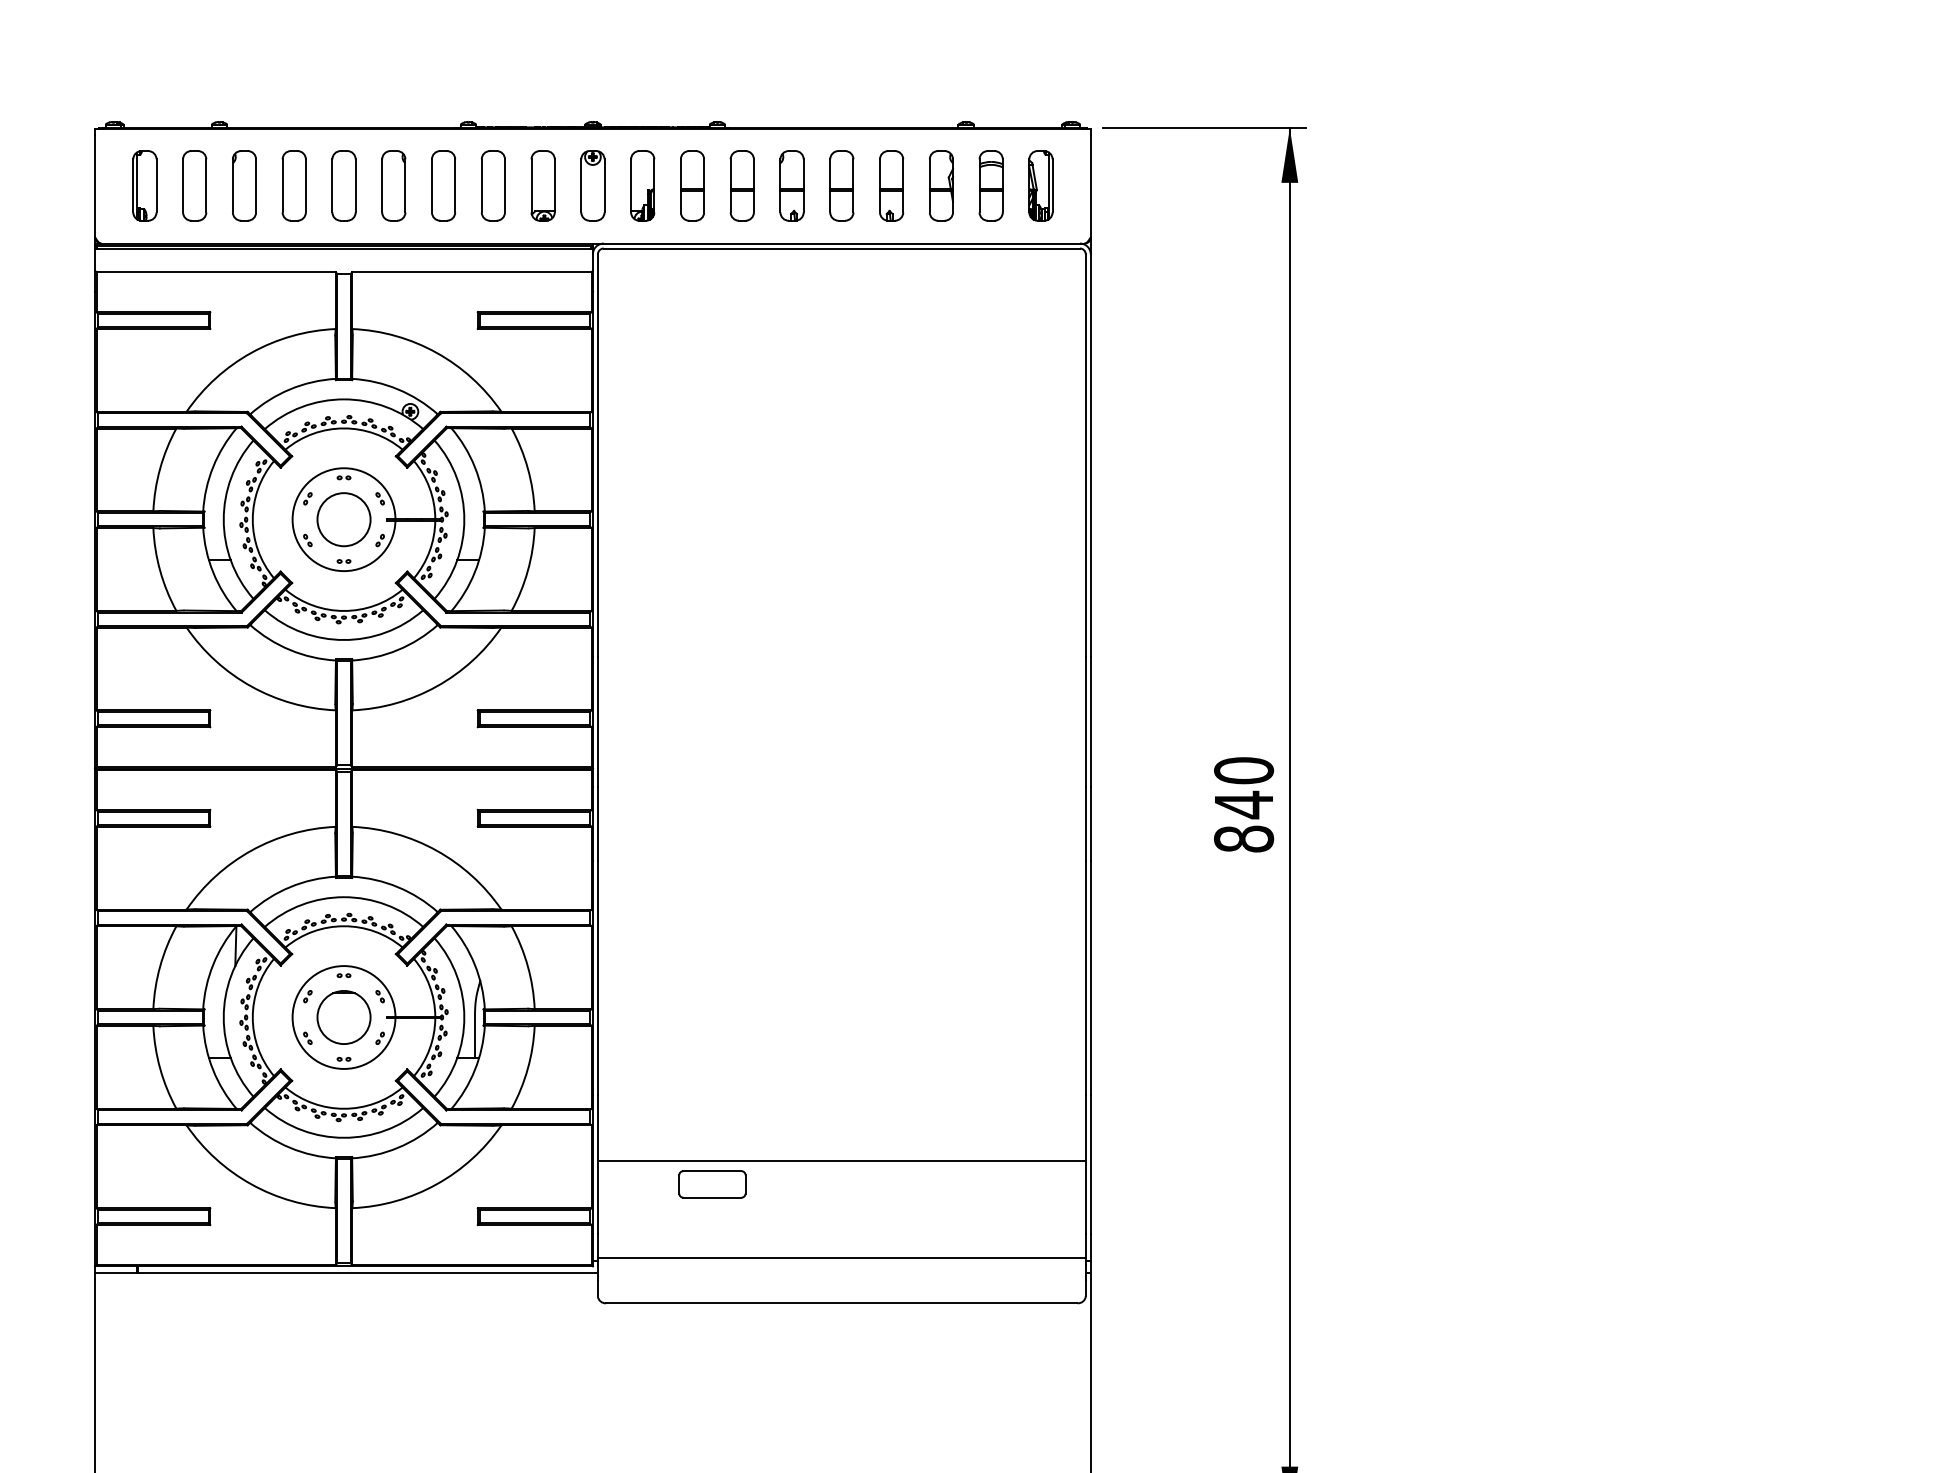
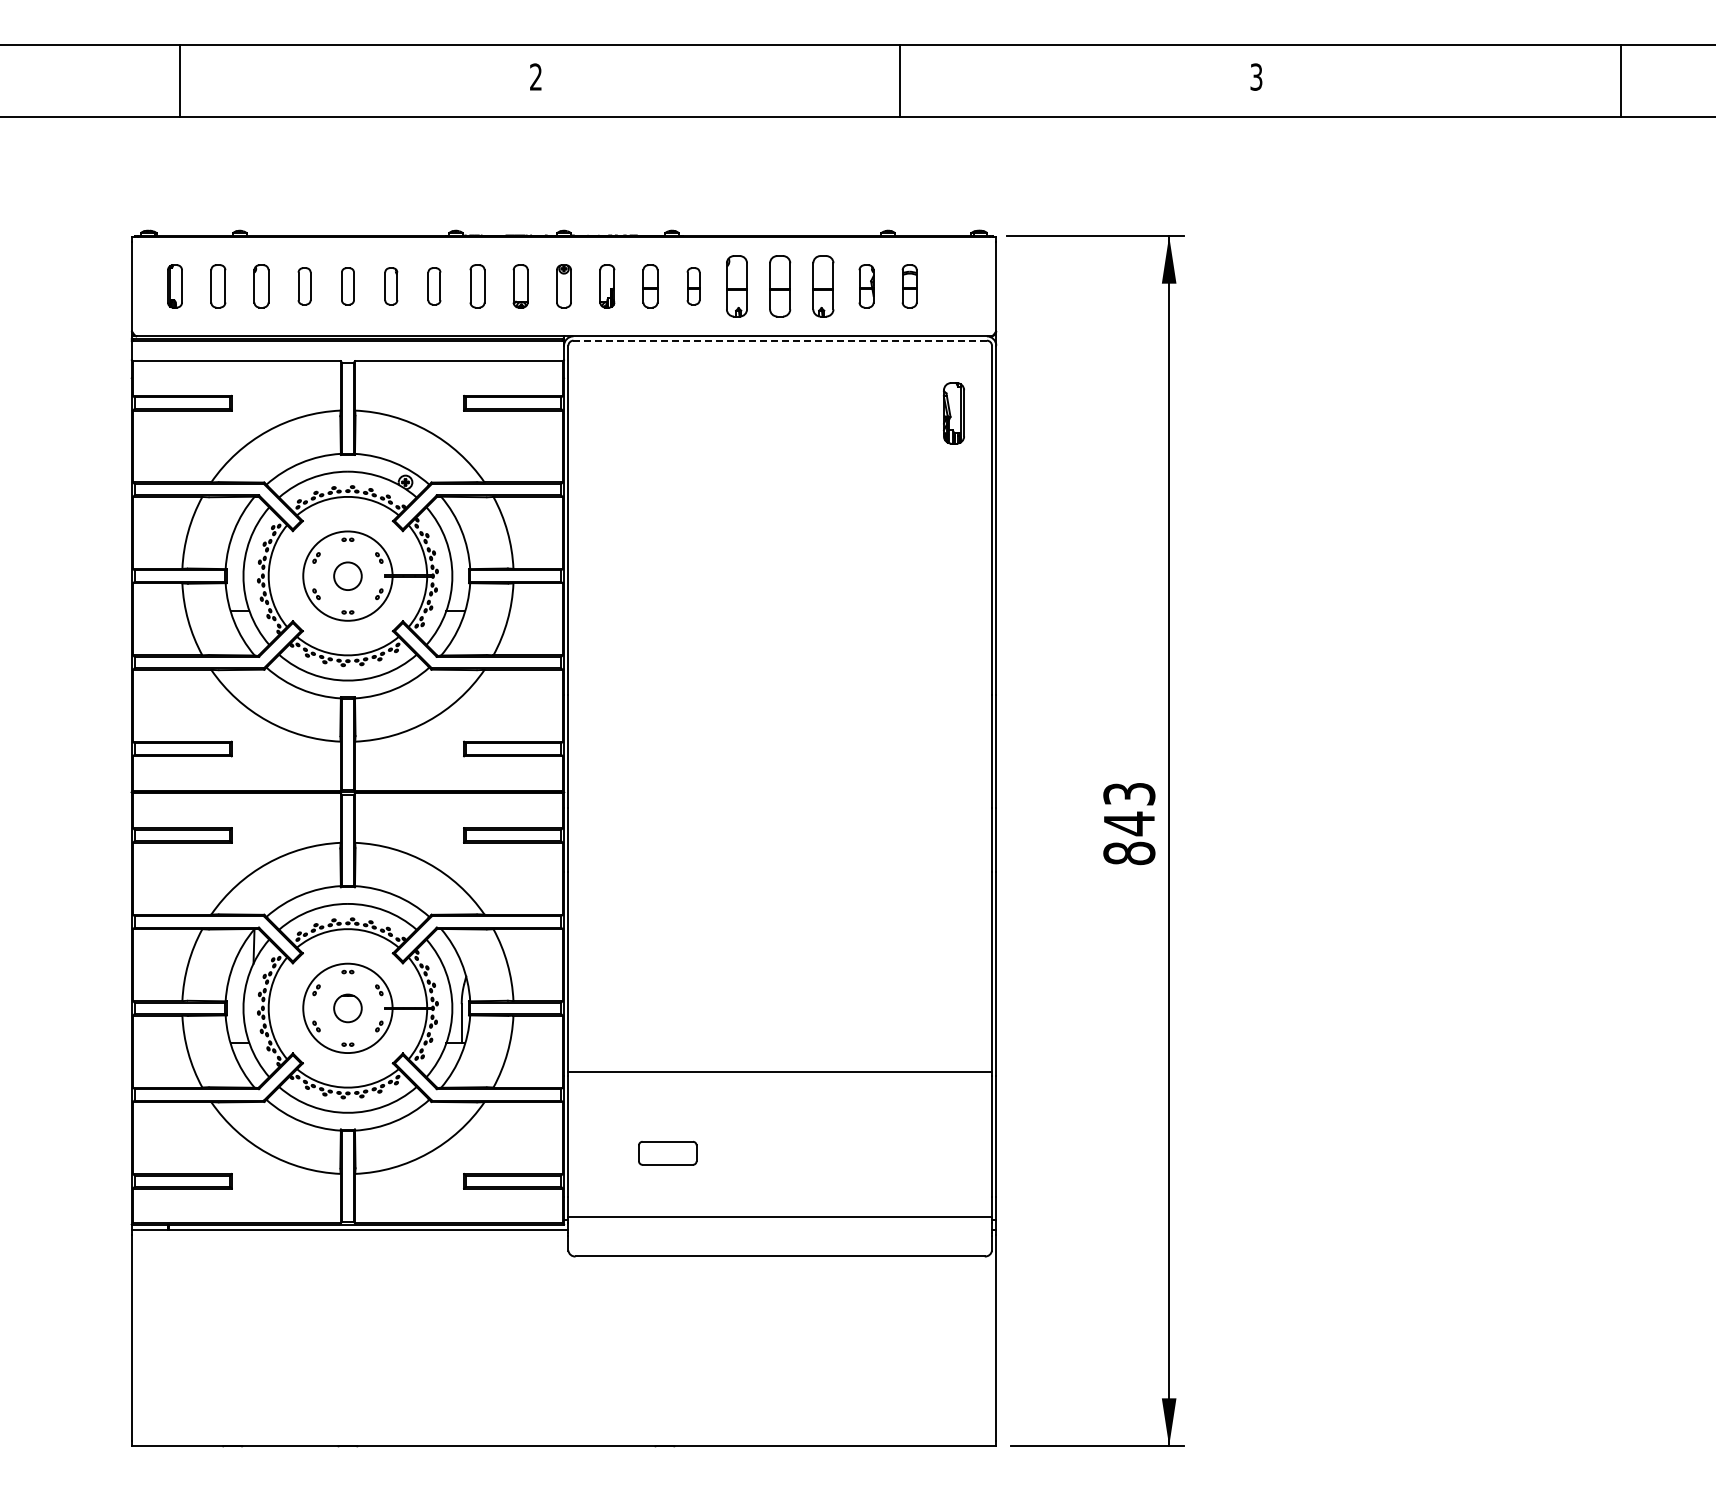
part: (144, 186) -> (174, 286), size x0.7
part: (194, 186) -> (218, 286), size x0.7
part: (244, 186) -> (261, 286), size x0.7
part: (294, 186) -> (304, 286), size x0.6
part: (343, 186) -> (347, 286), size x0.6
part: (394, 186) -> (391, 286), size x0.6
part: (443, 186) -> (434, 286), size x0.6
part: (493, 186) -> (477, 286), size x0.7
part: (542, 186) -> (520, 286), size x0.7
part: (592, 186) -> (563, 286), size x0.7
part: (642, 186) -> (607, 286), size x0.7
part: (692, 186) -> (650, 286), size x0.7
part: (742, 186) -> (693, 286), size x0.6
part: (941, 186) -> (866, 286), size x0.7
part: (990, 186) -> (909, 286), size x0.7
part: (1040, 186) -> (953, 413), moved
line: (842, 248) -> (780, 340), solid -> dashed
circle: (343, 520) -> (347, 576), size x0.6
text: (1244, 770) -> (1129, 793), 840 -> 843
circle: (343, 1017) -> (347, 1008), size x0.6
line: (841, 1161) -> (779, 1072), moved

